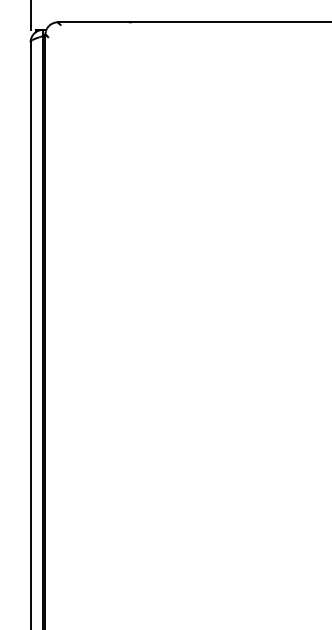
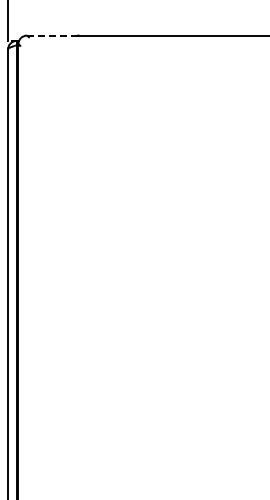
line: (93, 22) -> (52, 35), solid -> dashed

